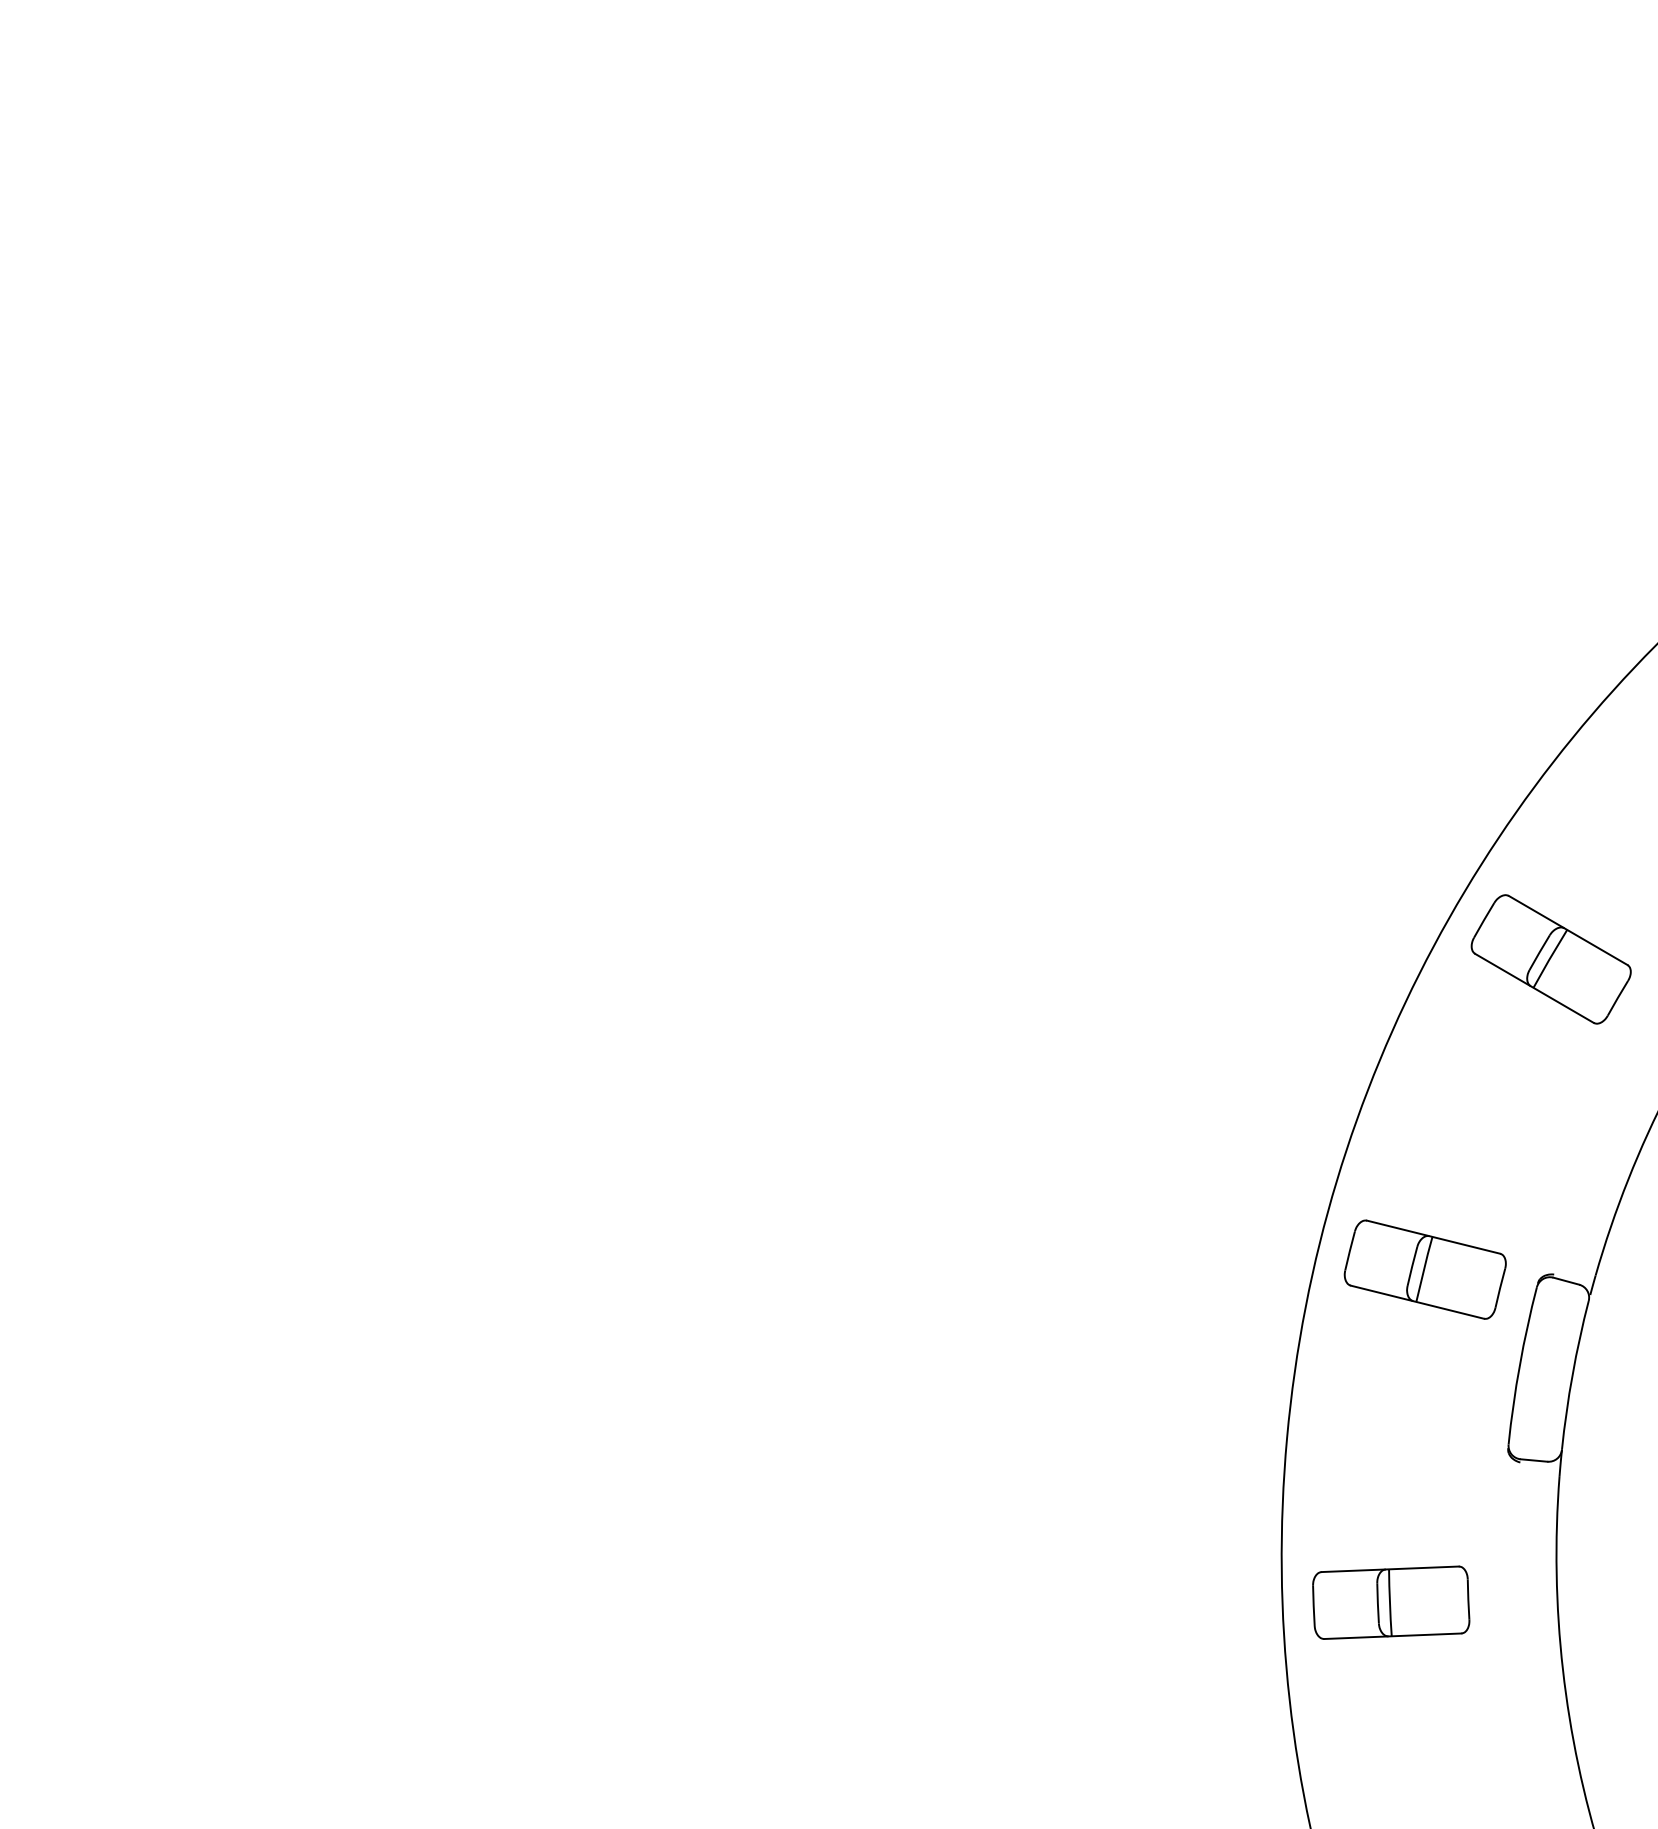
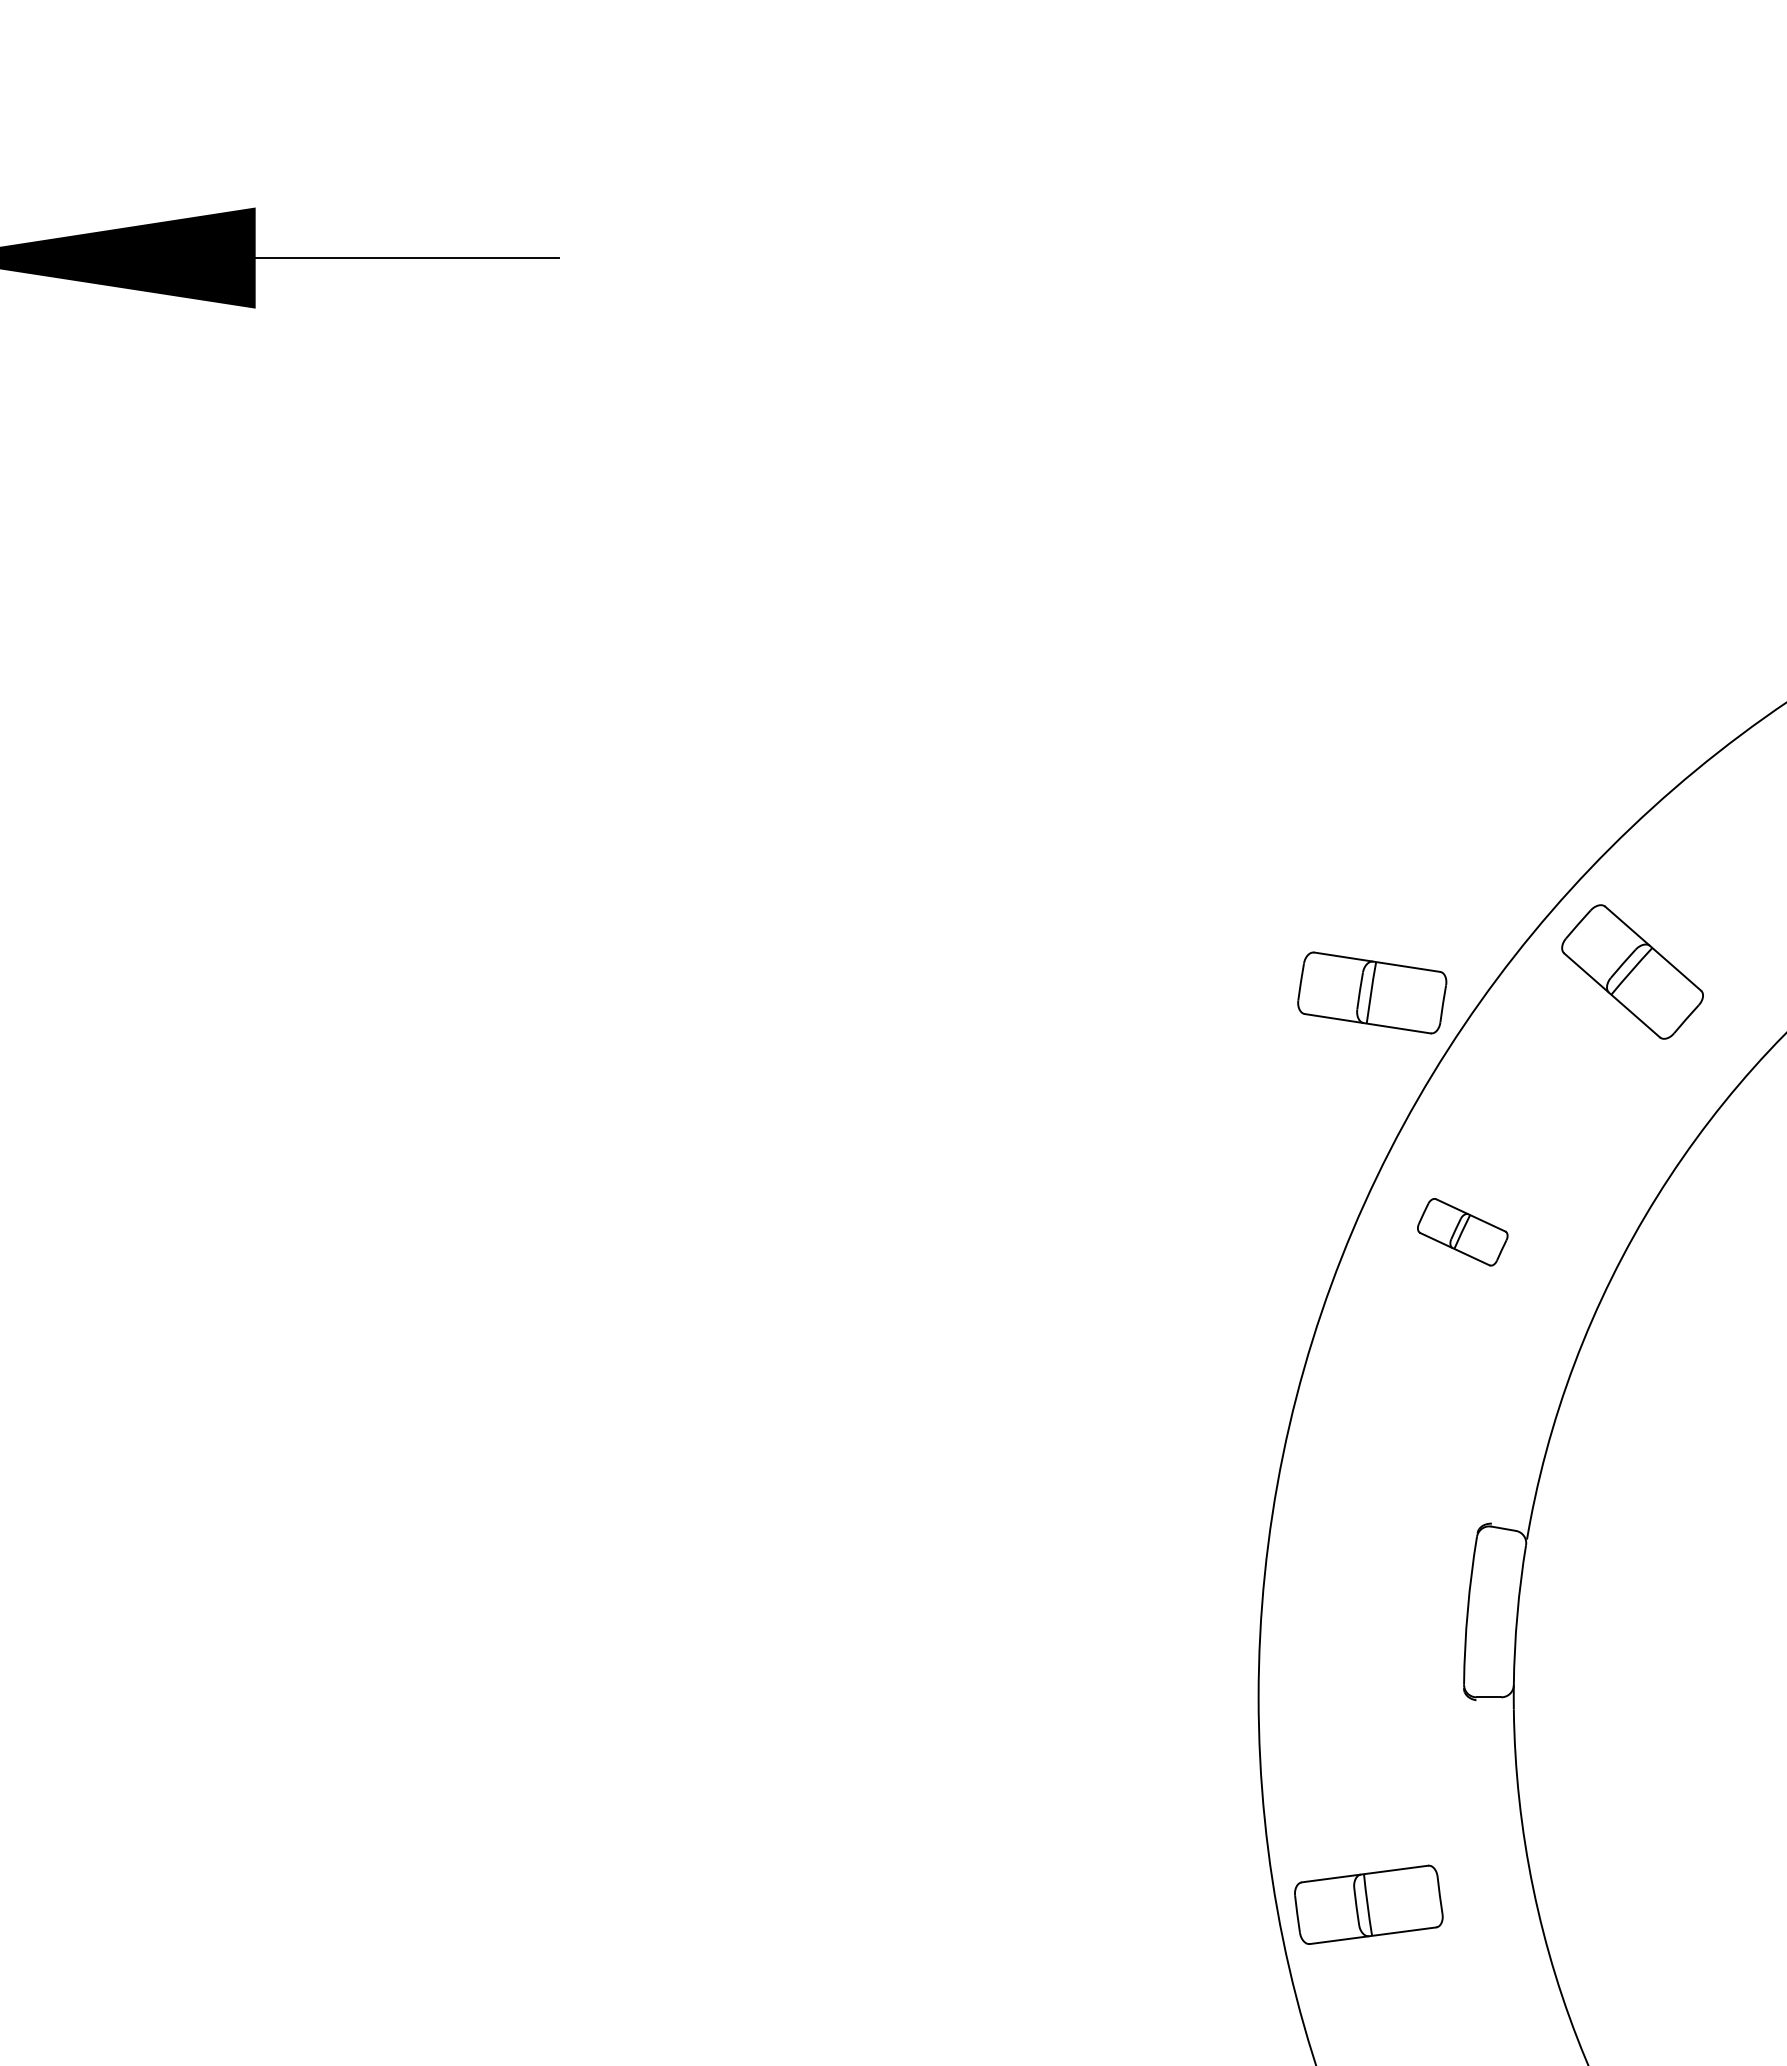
part: (1551, 958) -> (1462, 1231), size x0.6
part: (1425, 1269) -> (1372, 992), moved
part: (1390, 1602) -> (1368, 1904), moved

